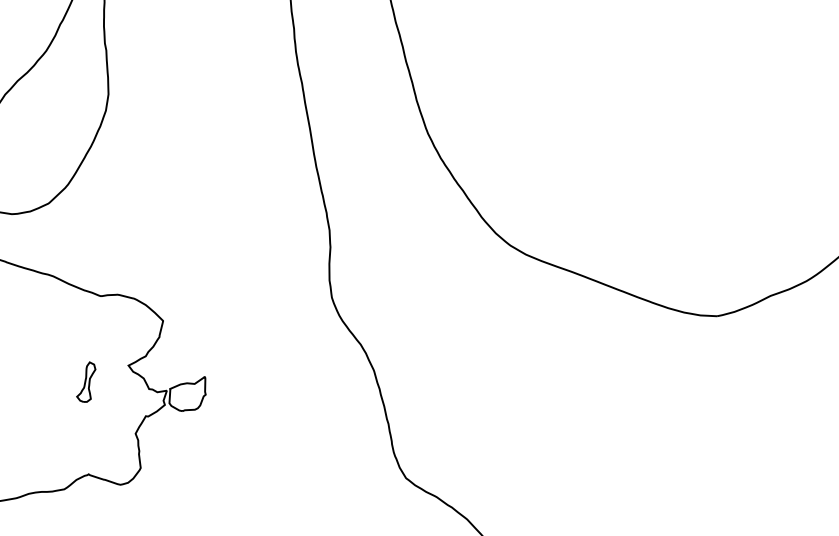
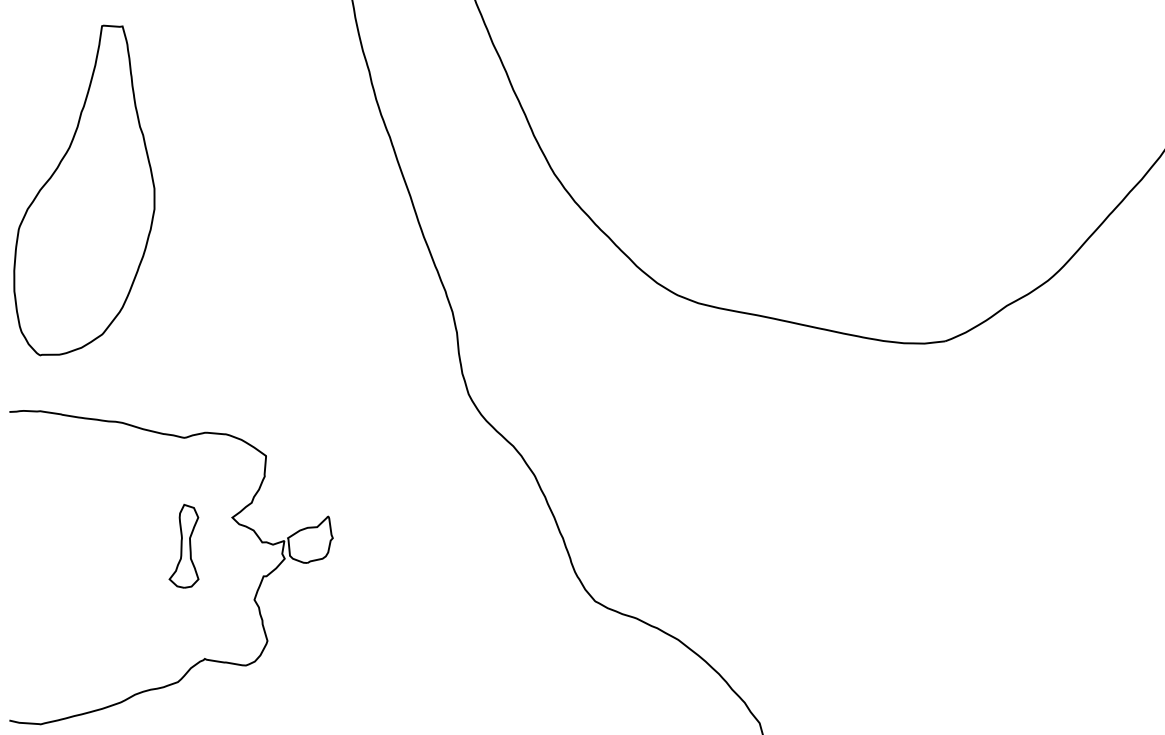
part: (86, 381) -> (183, 545), size x1.67

